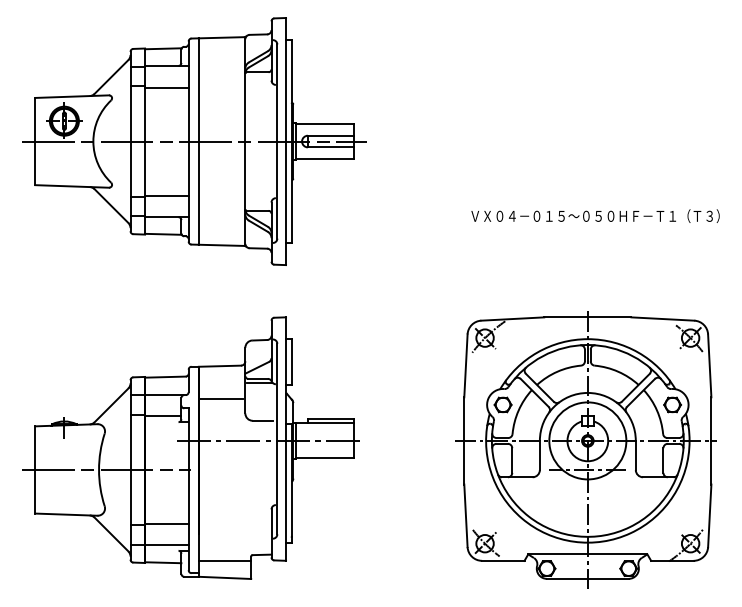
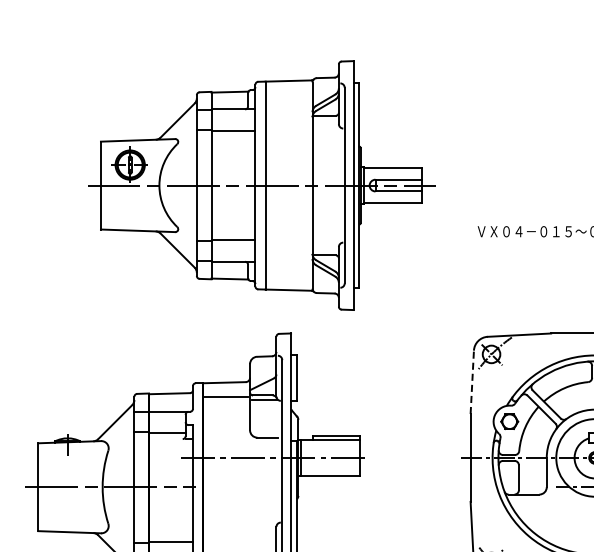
part: (194, 141) -> (261, 185), moved
line: (465, 365) -> (471, 381), solid -> dashed
line: (220, 399) -> (225, 397), moved

